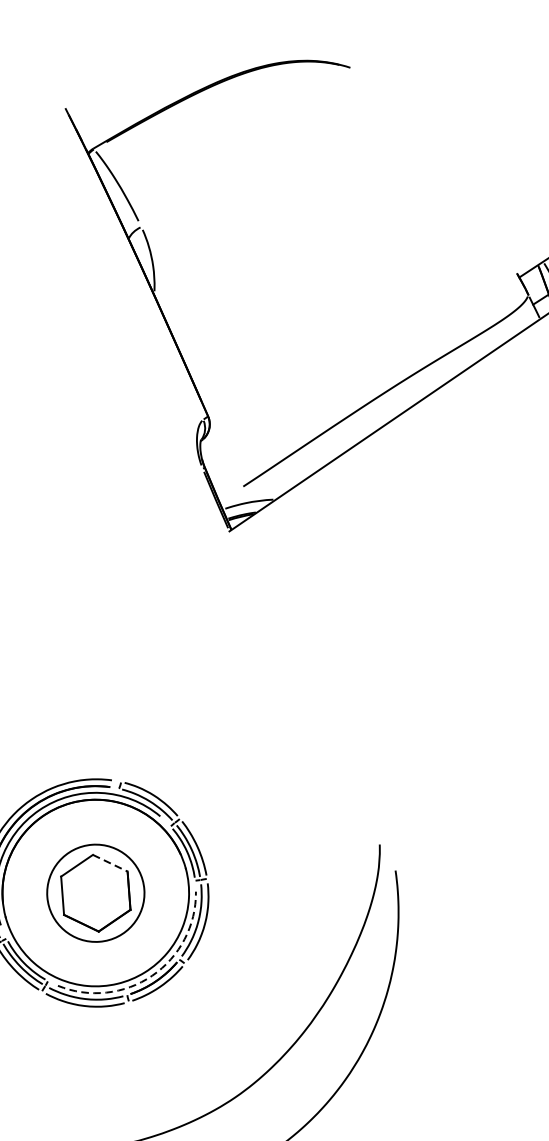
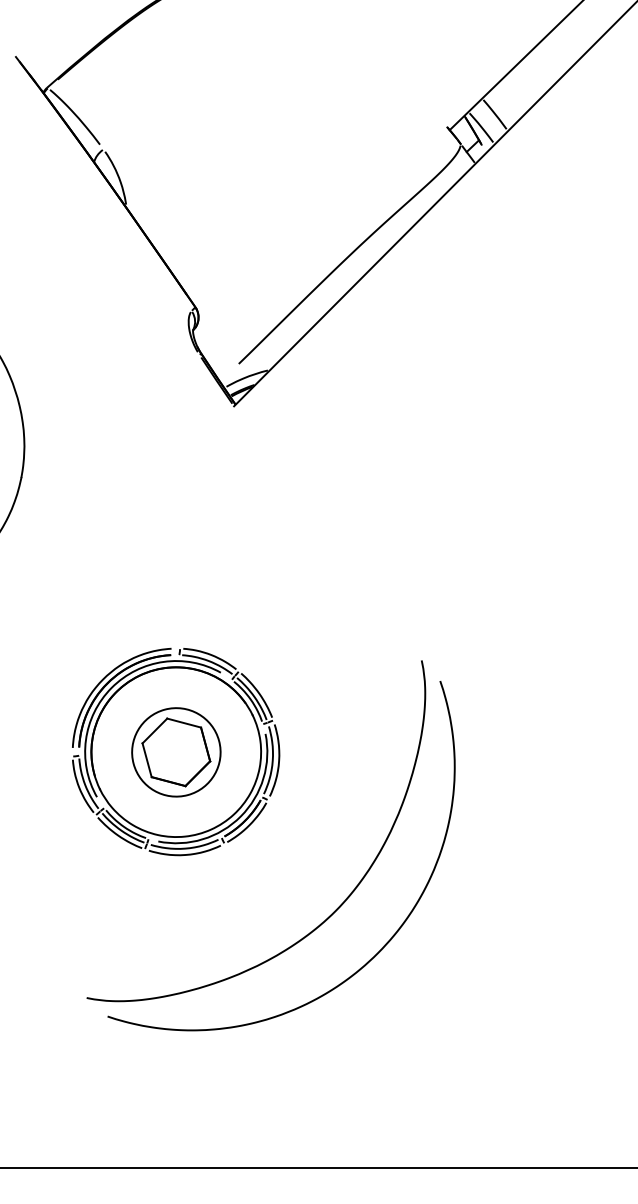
line: (110, 863) -> (184, 723), dashed -> solid
arc: (151, 975) -> (240, 816), dashed -> solid

